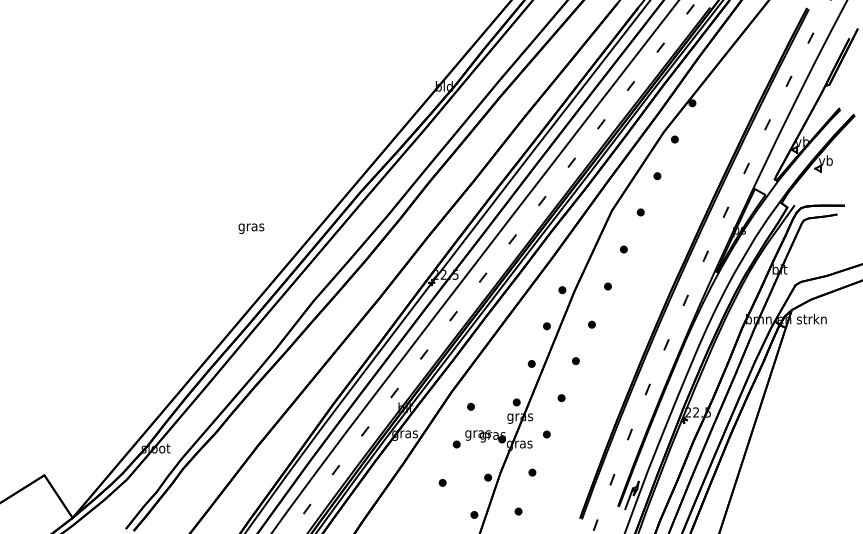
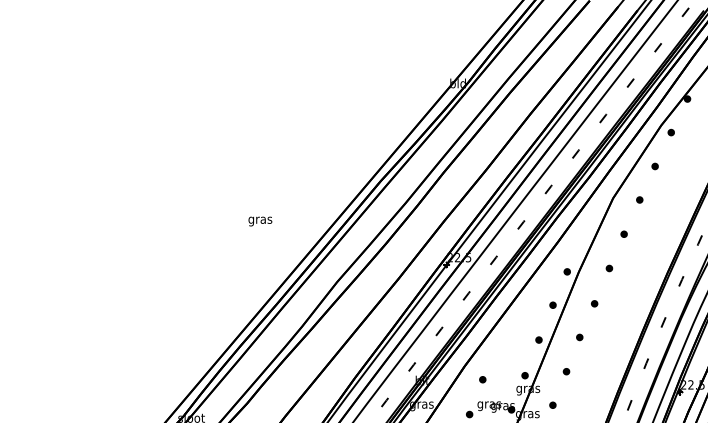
text: (251, 228) -> (260, 221), moved

